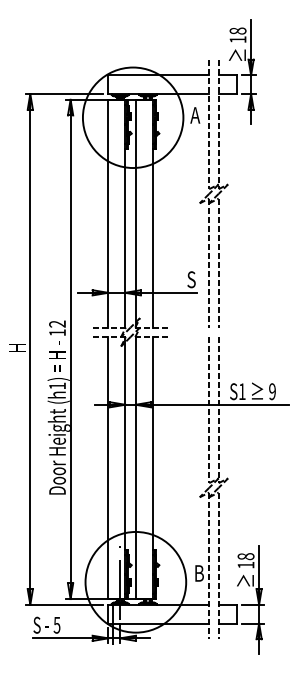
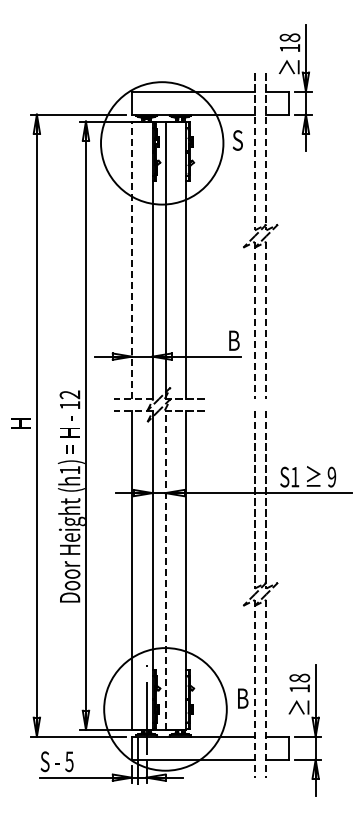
text: (194, 115) -> (237, 140), A -> S
line: (107, 213) -> (131, 260), solid -> dashed
text: (191, 279) -> (233, 340), S -> B
line: (135, 468) -> (165, 570), solid -> dashed

